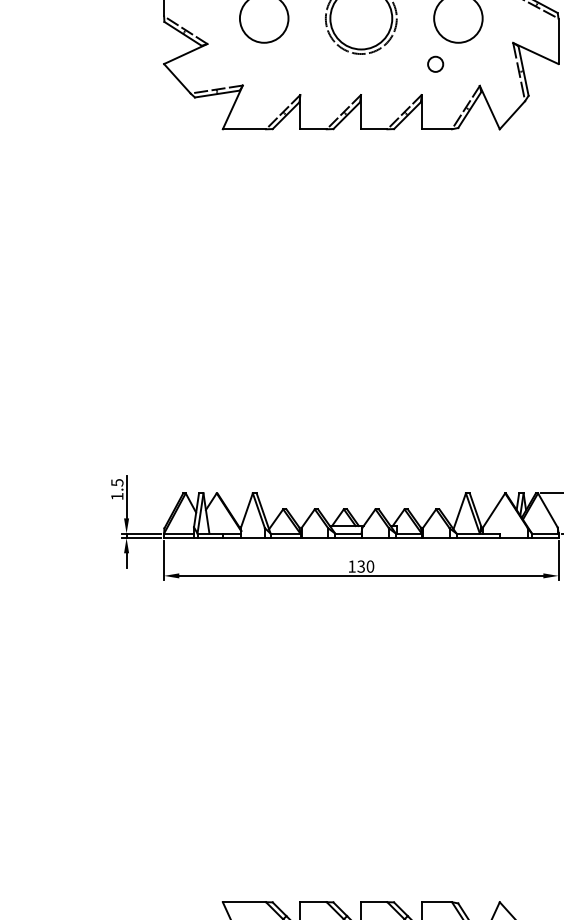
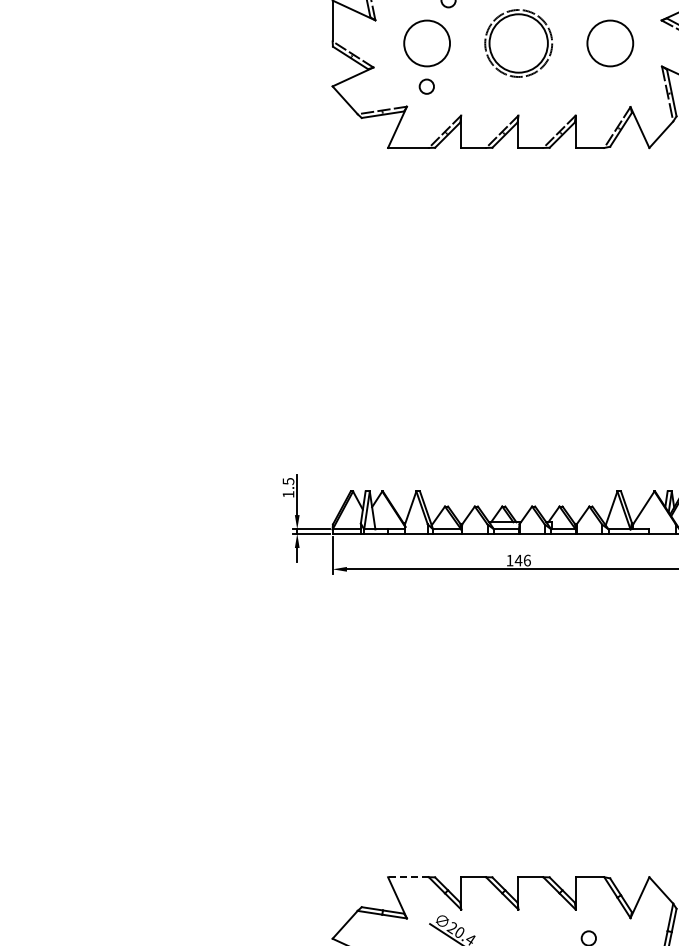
circle: (435, 64) -> (426, 86), moved
text: (365, 566) -> (522, 560), 130 -> 146
line: (243, 902) -> (407, 877), solid -> dashed

